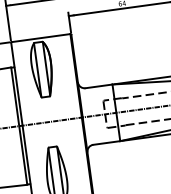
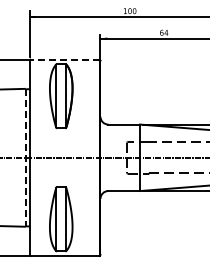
line: (40, 37) -> (64, 59), solid -> dashed
line: (18, 125) -> (25, 157), solid -> dashed

